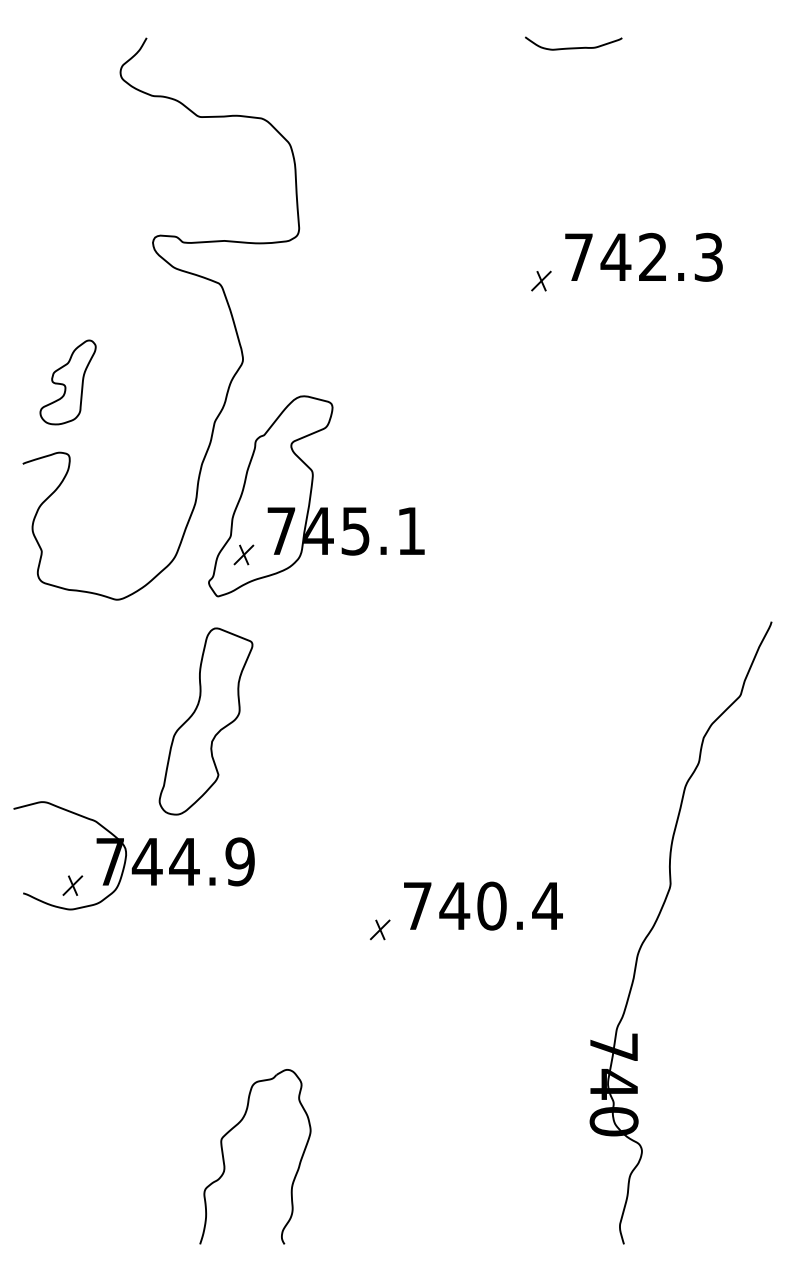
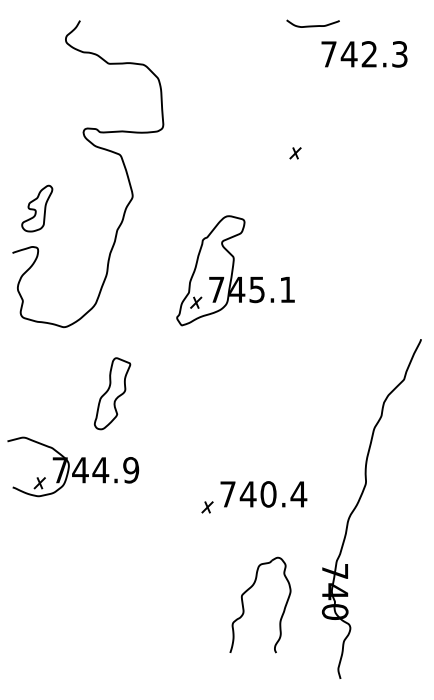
text: (643, 257) -> (364, 54), moved
part: (315, 495) -> (235, 270), moved
part: (206, 721) -> (112, 393), size x0.7
part: (226, 1162) -> (244, 608), moved

